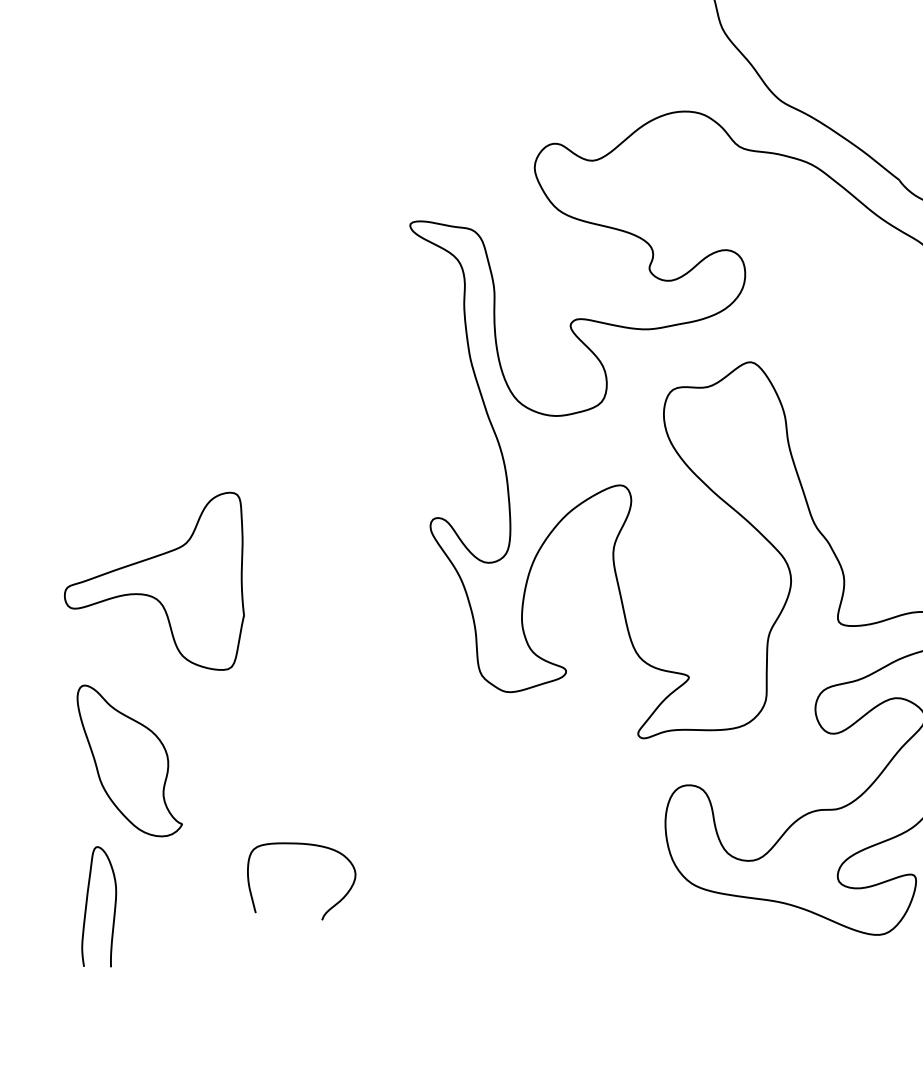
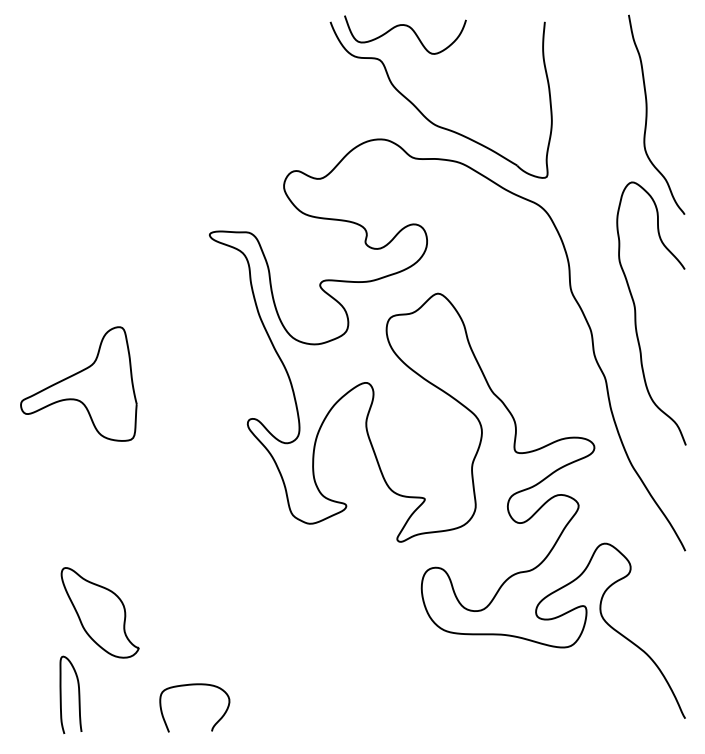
part: (158, 571) -> (78, 383), moved
part: (128, 761) -> (99, 612), moved
curve: (304, 845) -> (194, 685), moved

